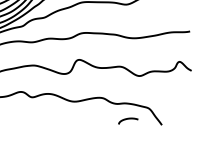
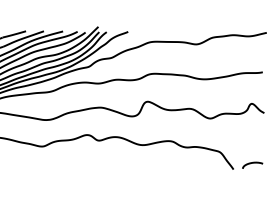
curve: (128, 119) -> (252, 163), moved

